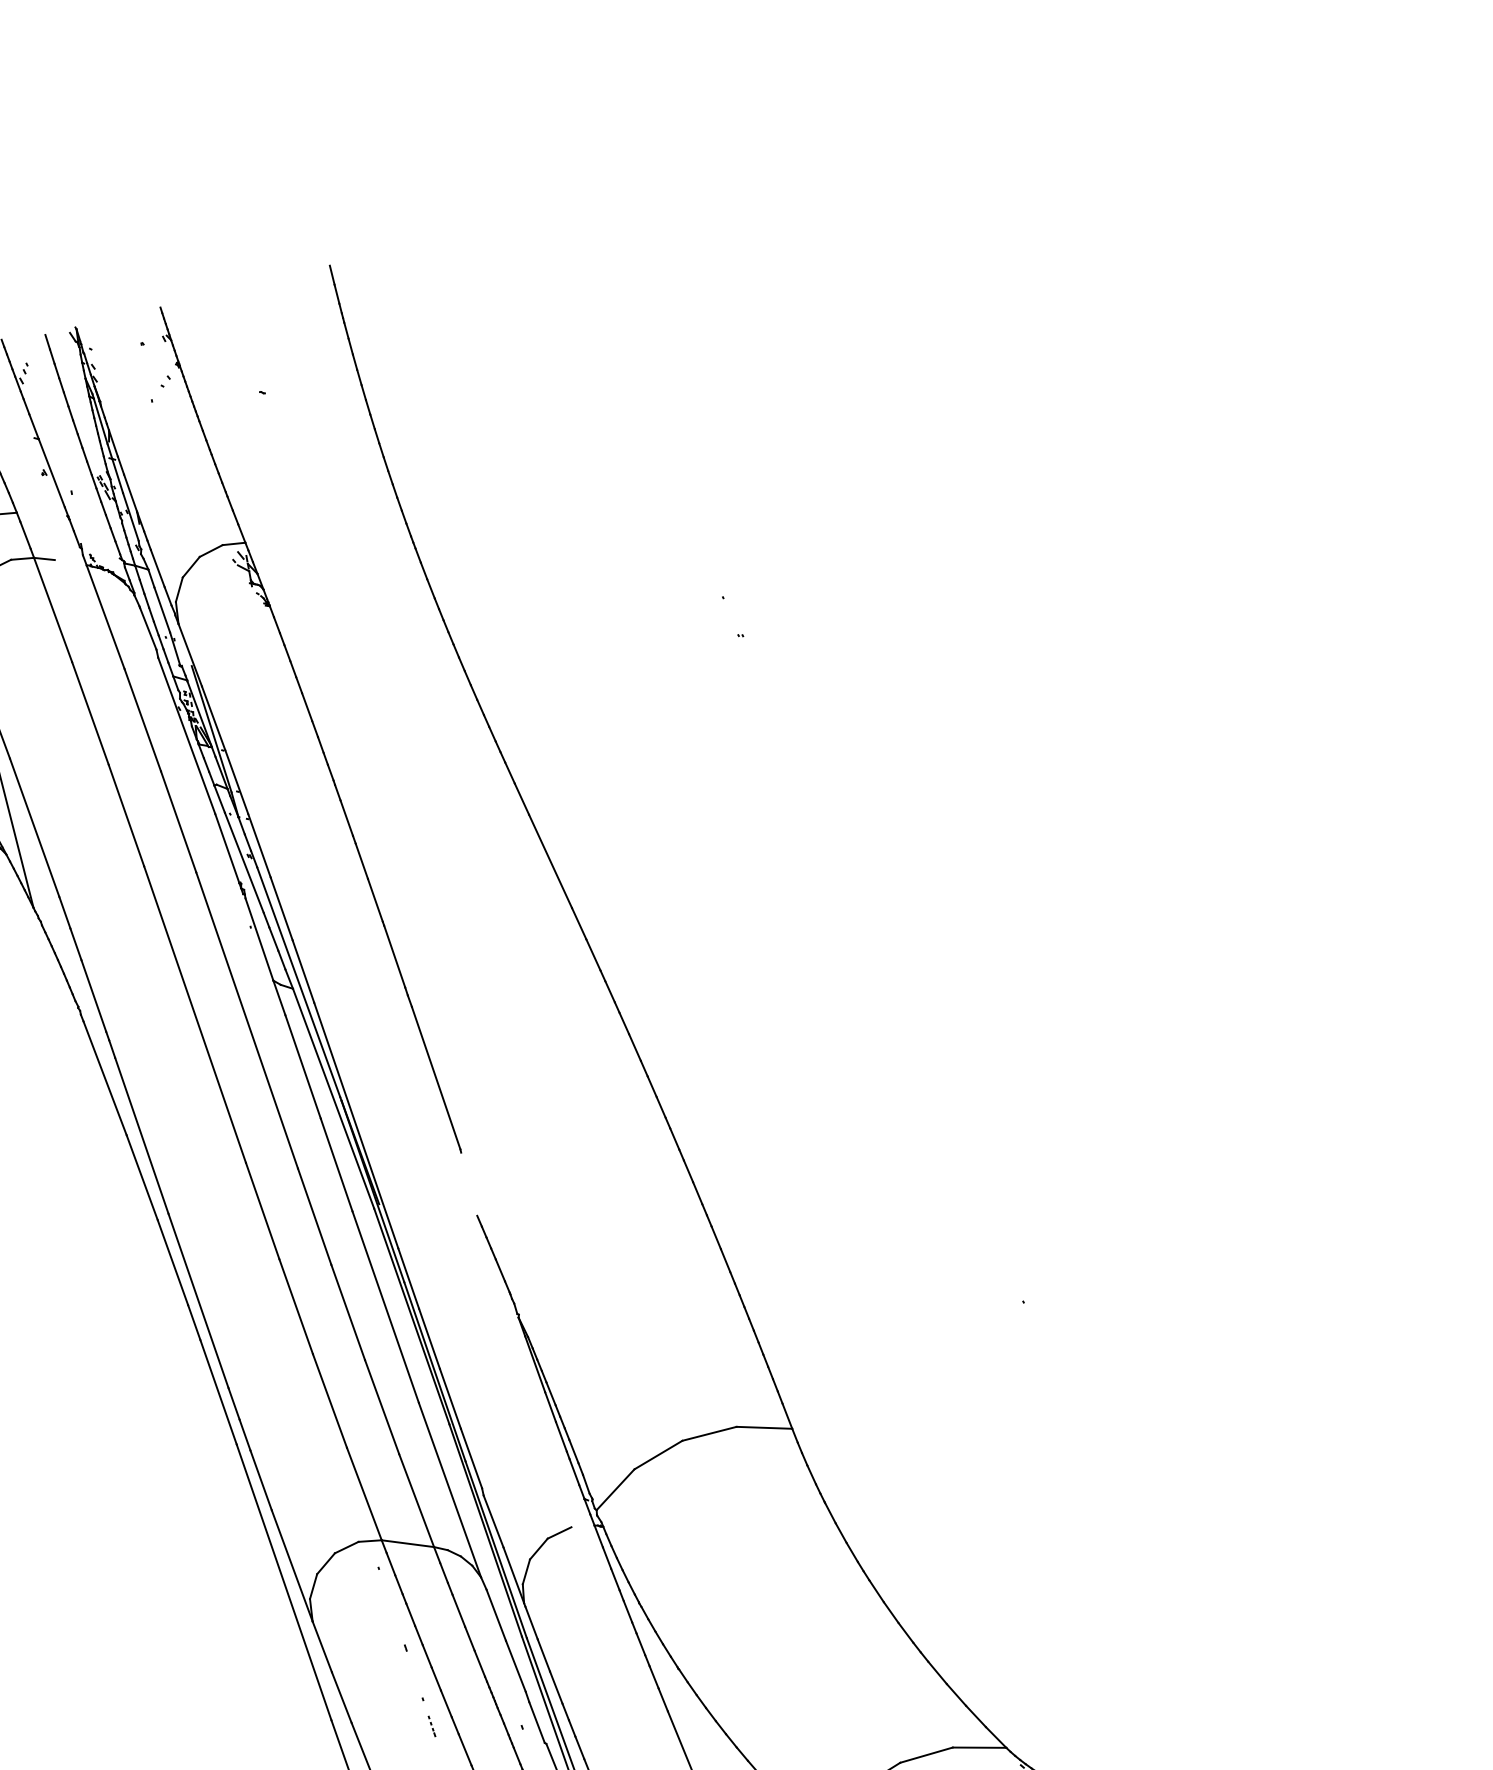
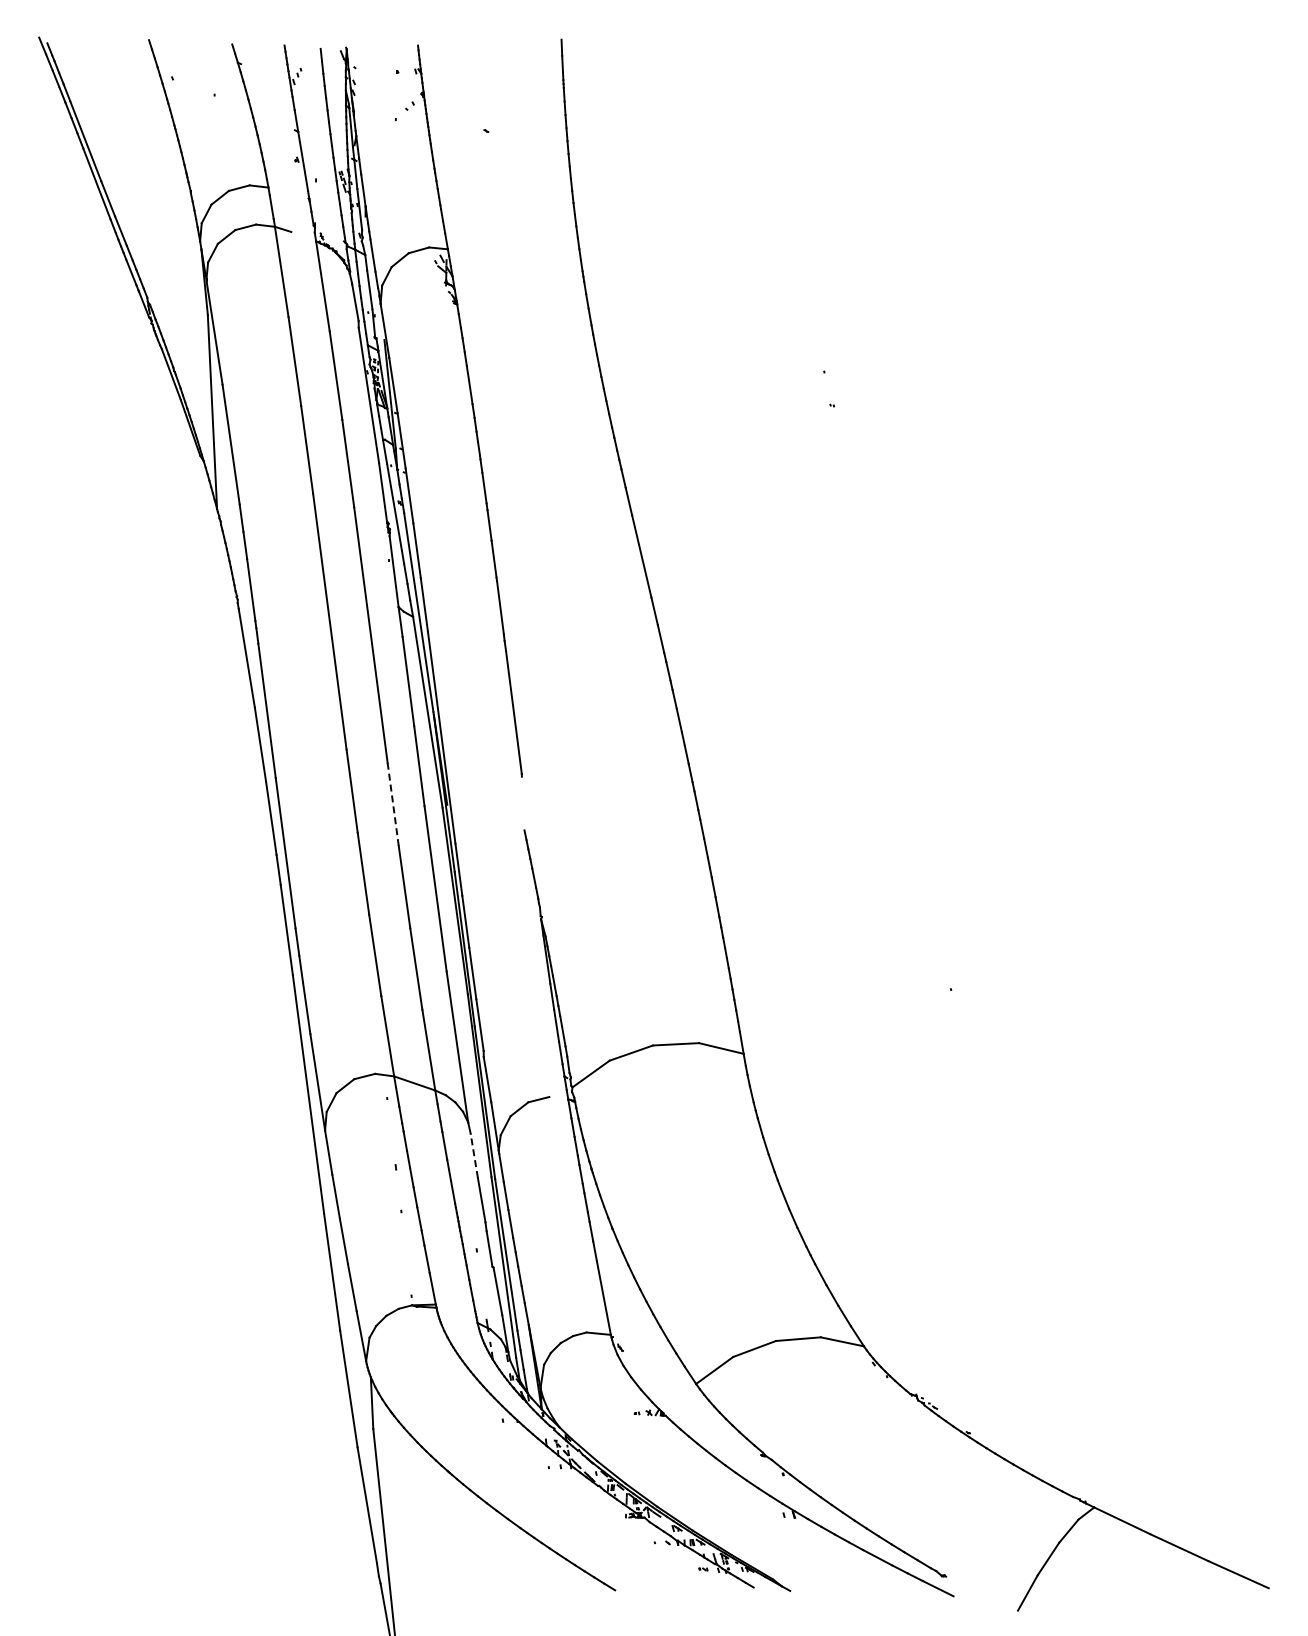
line: (315, 1216) -> (393, 804), solid -> dashed
line: (496, 1614) -> (474, 1155), solid -> dashed
part: (432, 1725) -> (404, 1234), removed

